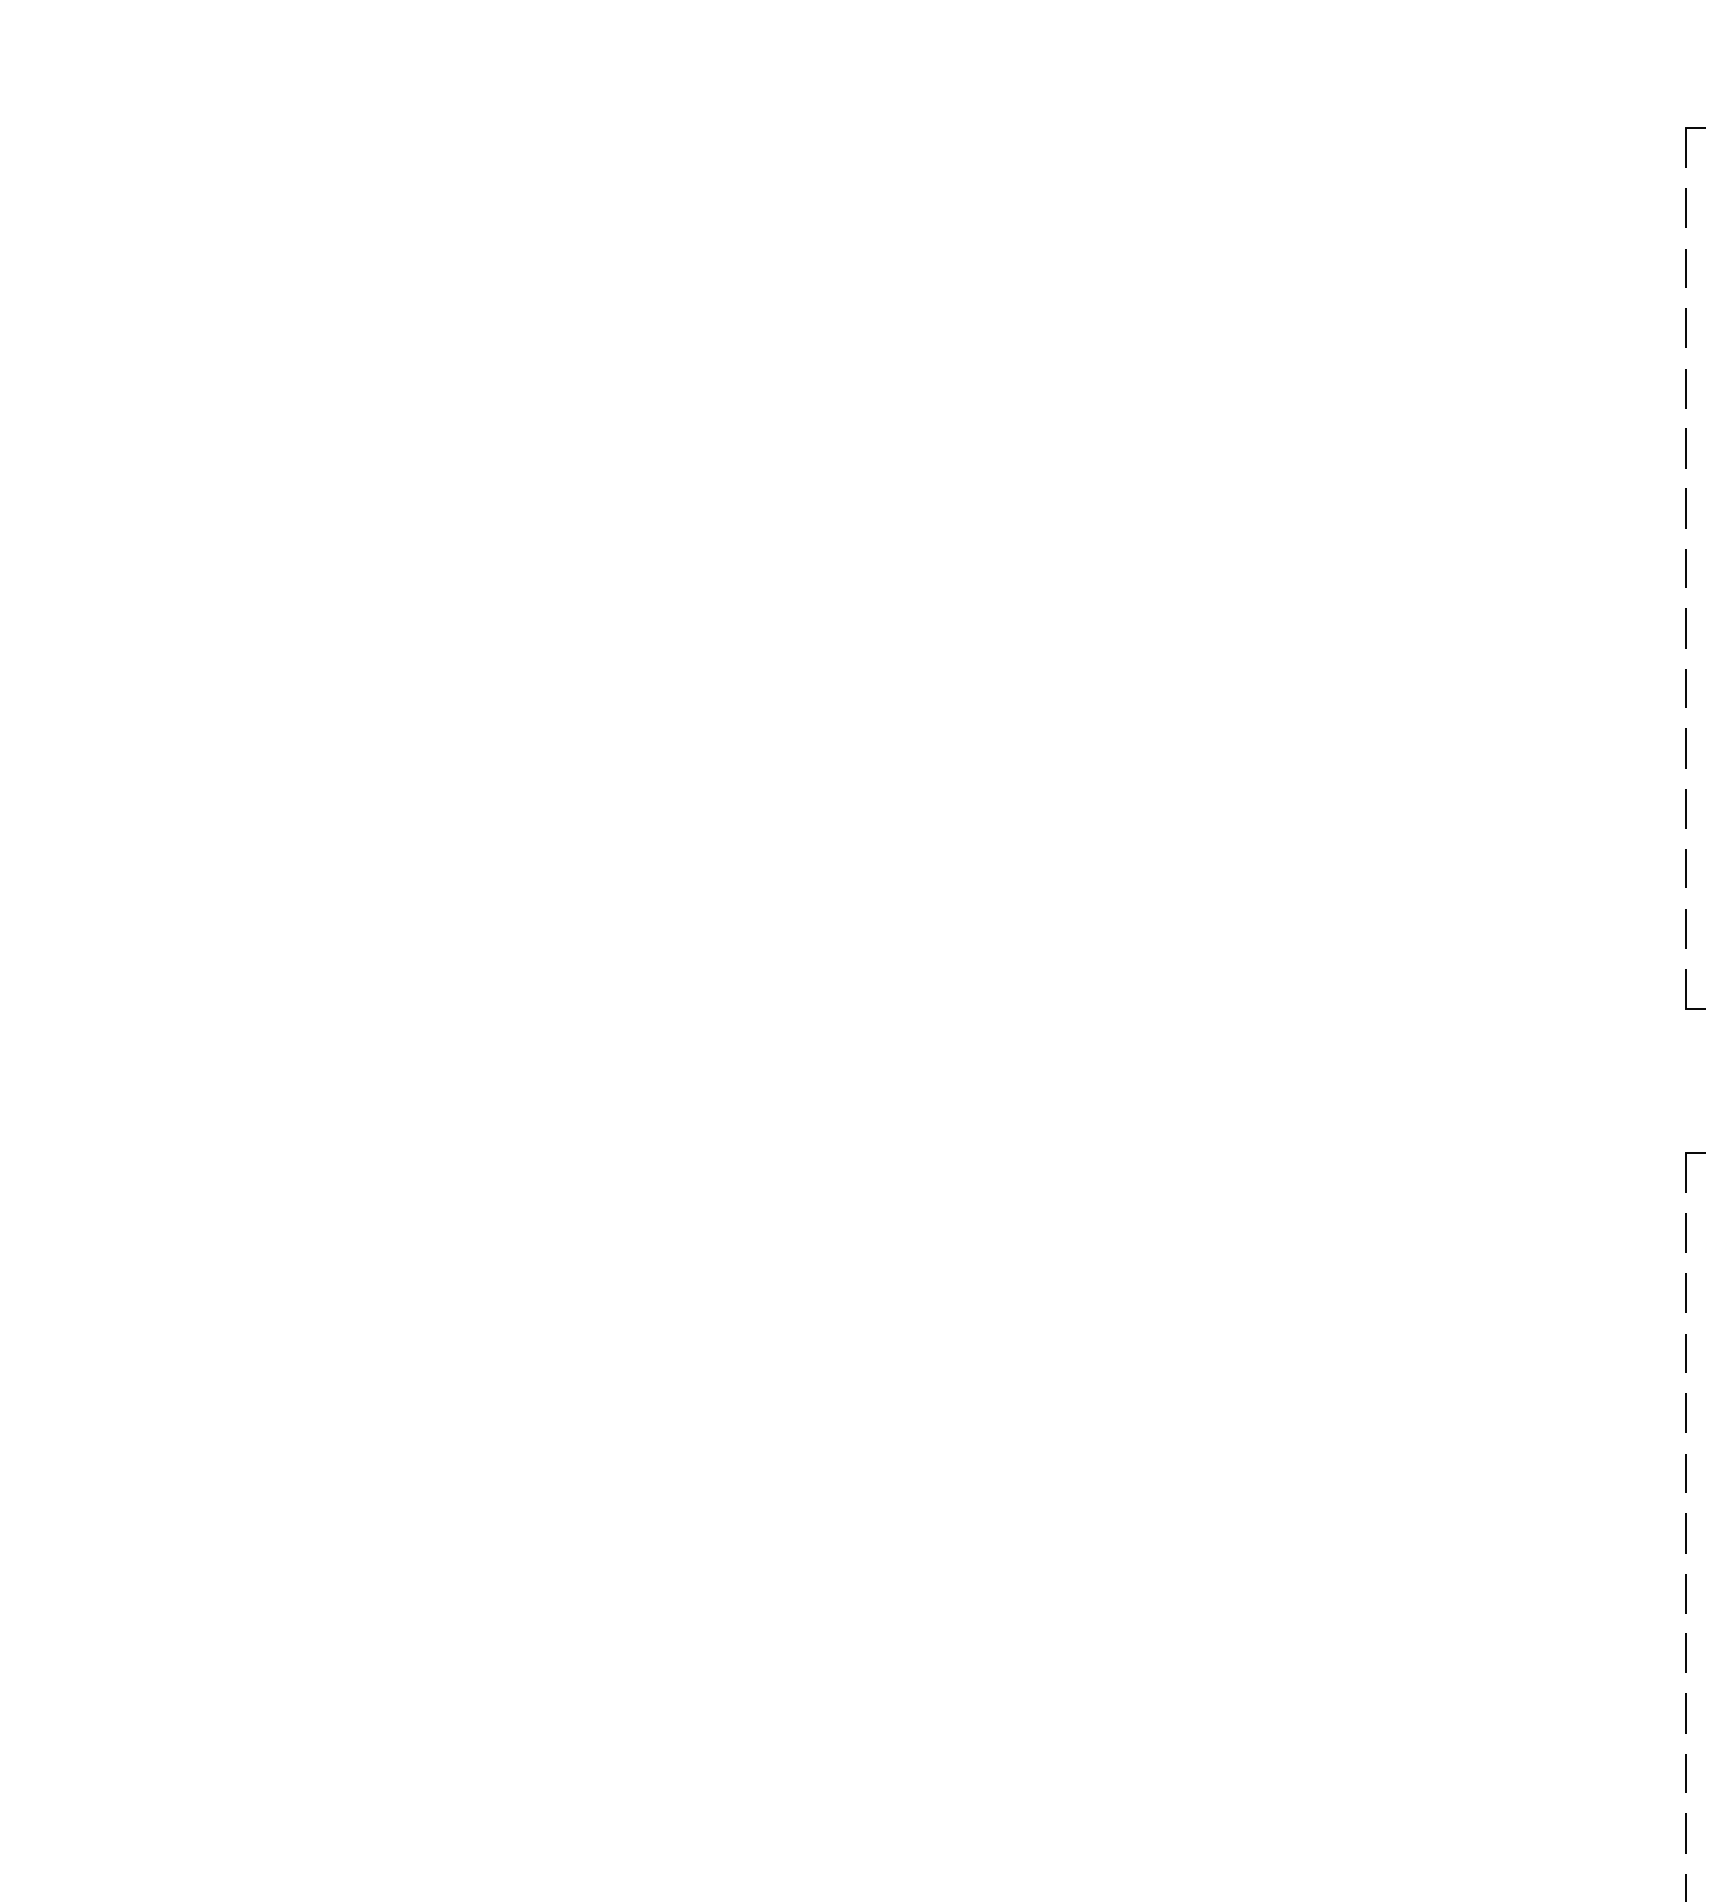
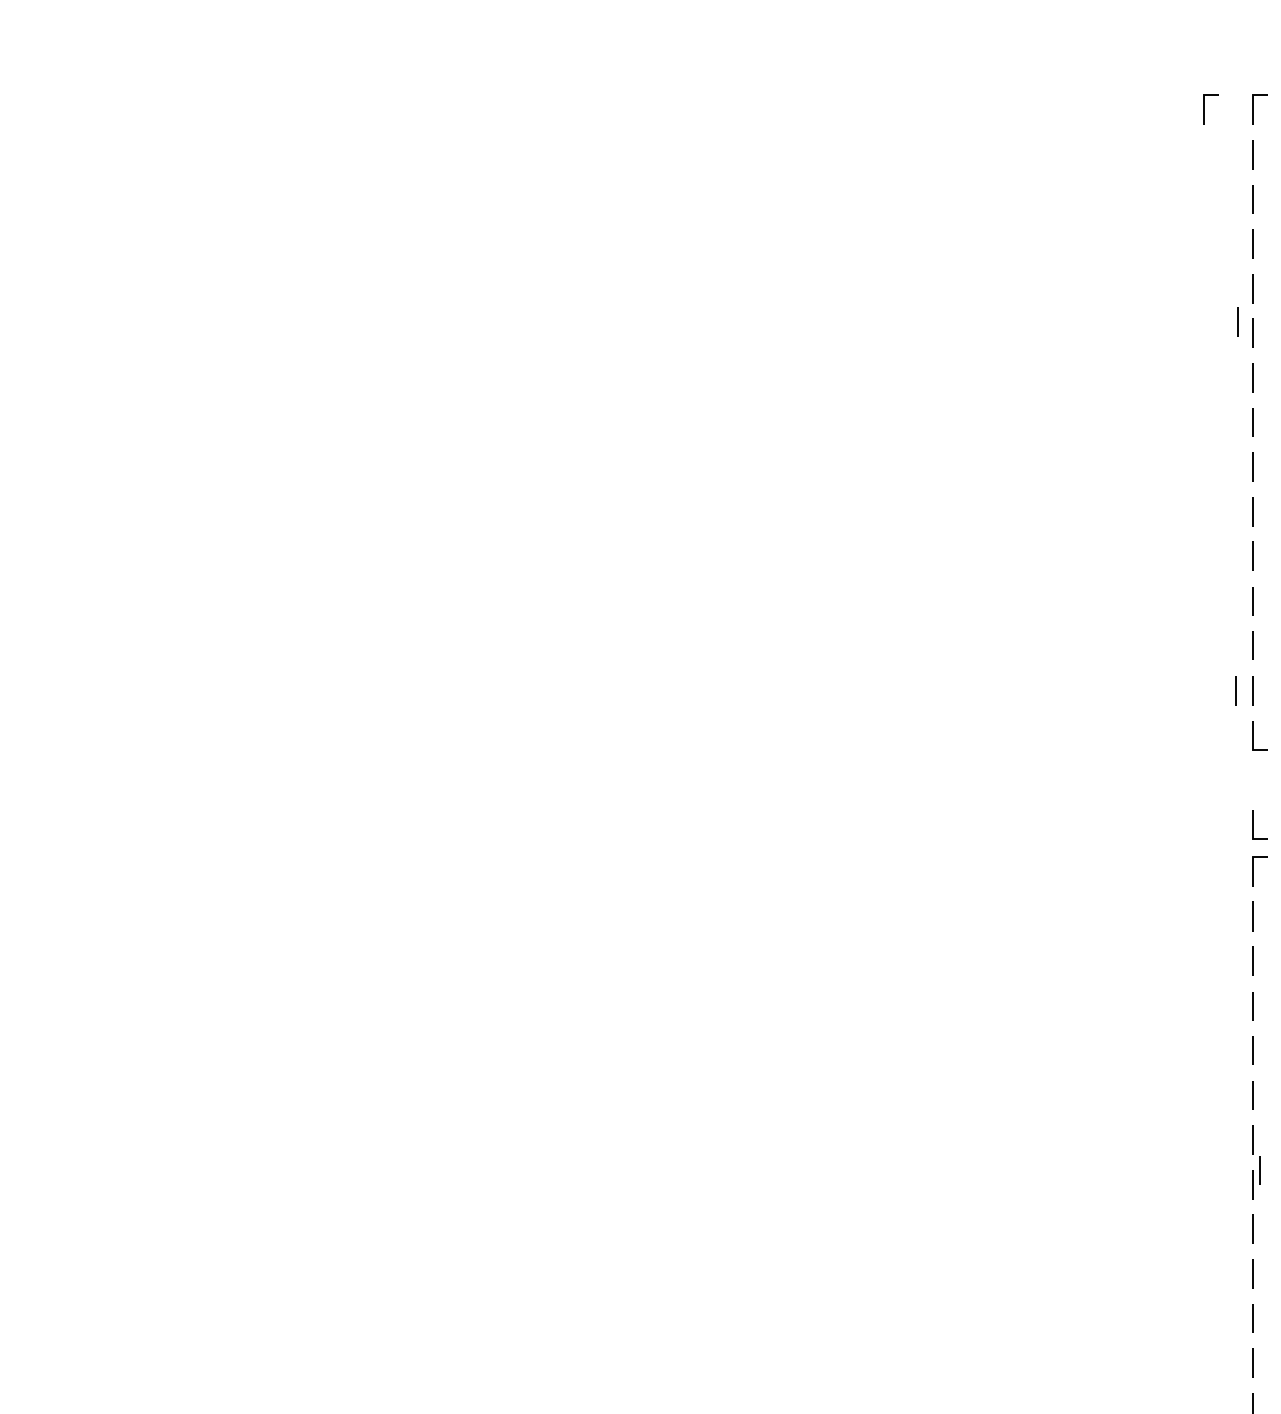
line: (1620, 147) -> (1204, 109), added
line: (1664, 432) -> (1237, 321), added
line: (1661, 928) -> (1235, 690), added
line: (1686, 1109) -> (1253, 824), added
line: (1694, 1574) -> (1259, 1170), added

